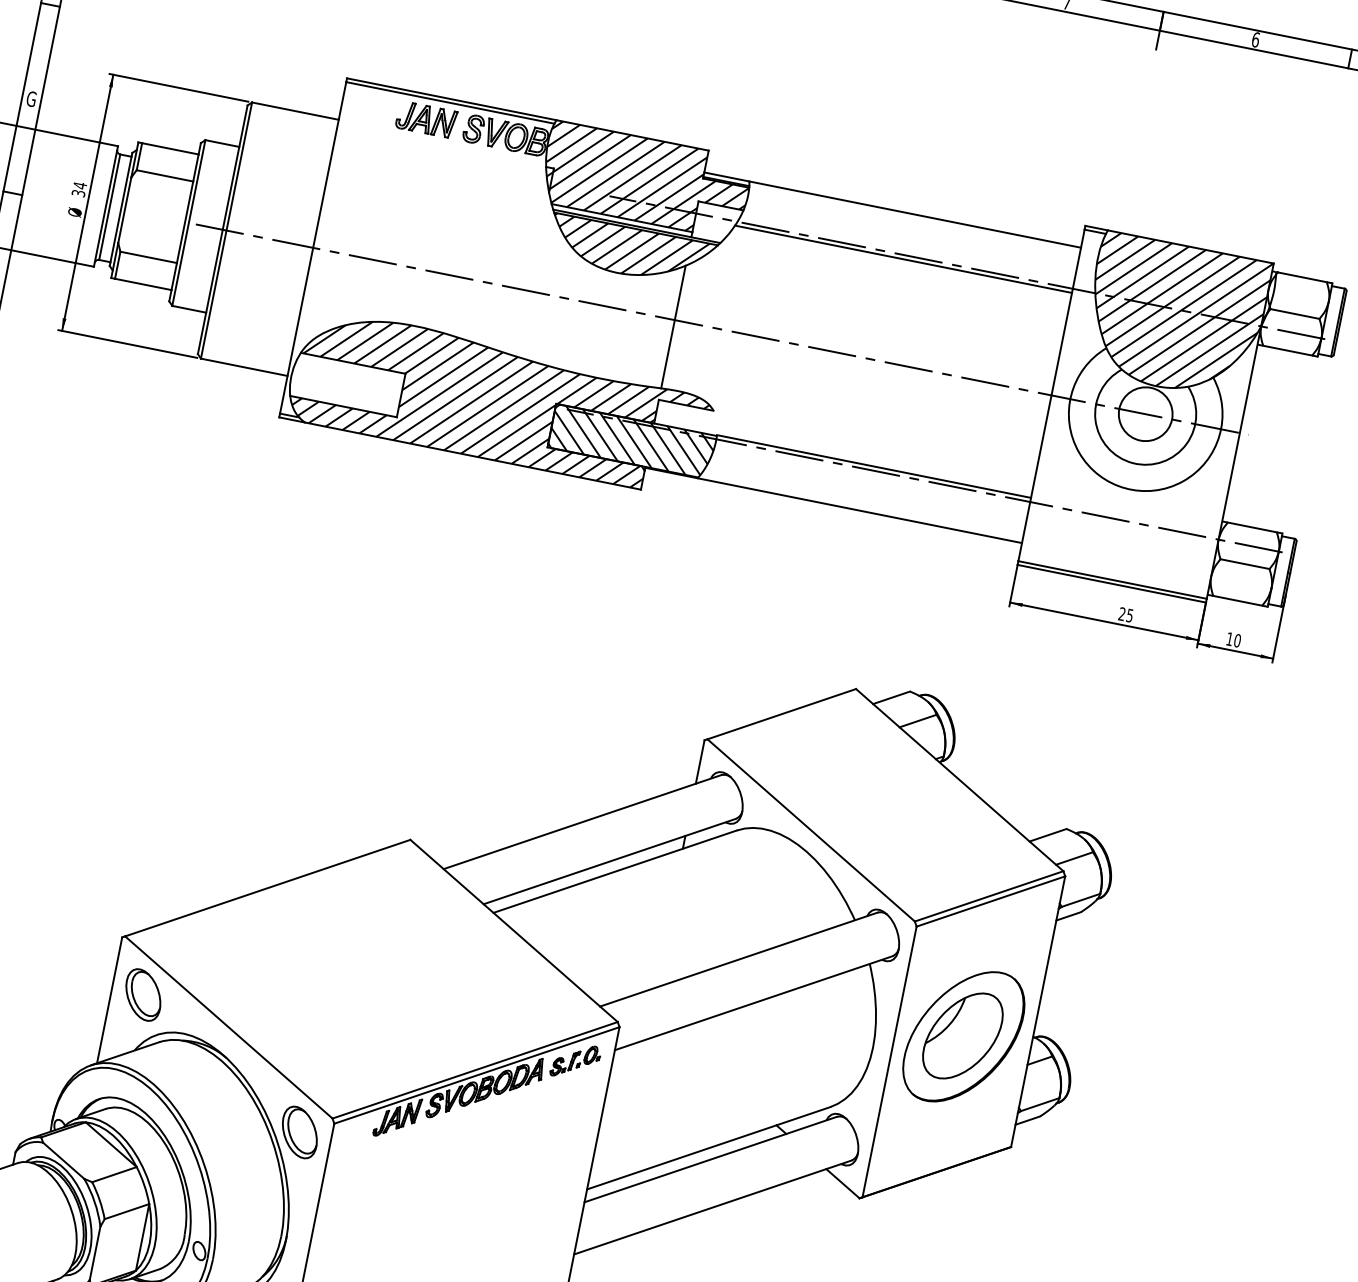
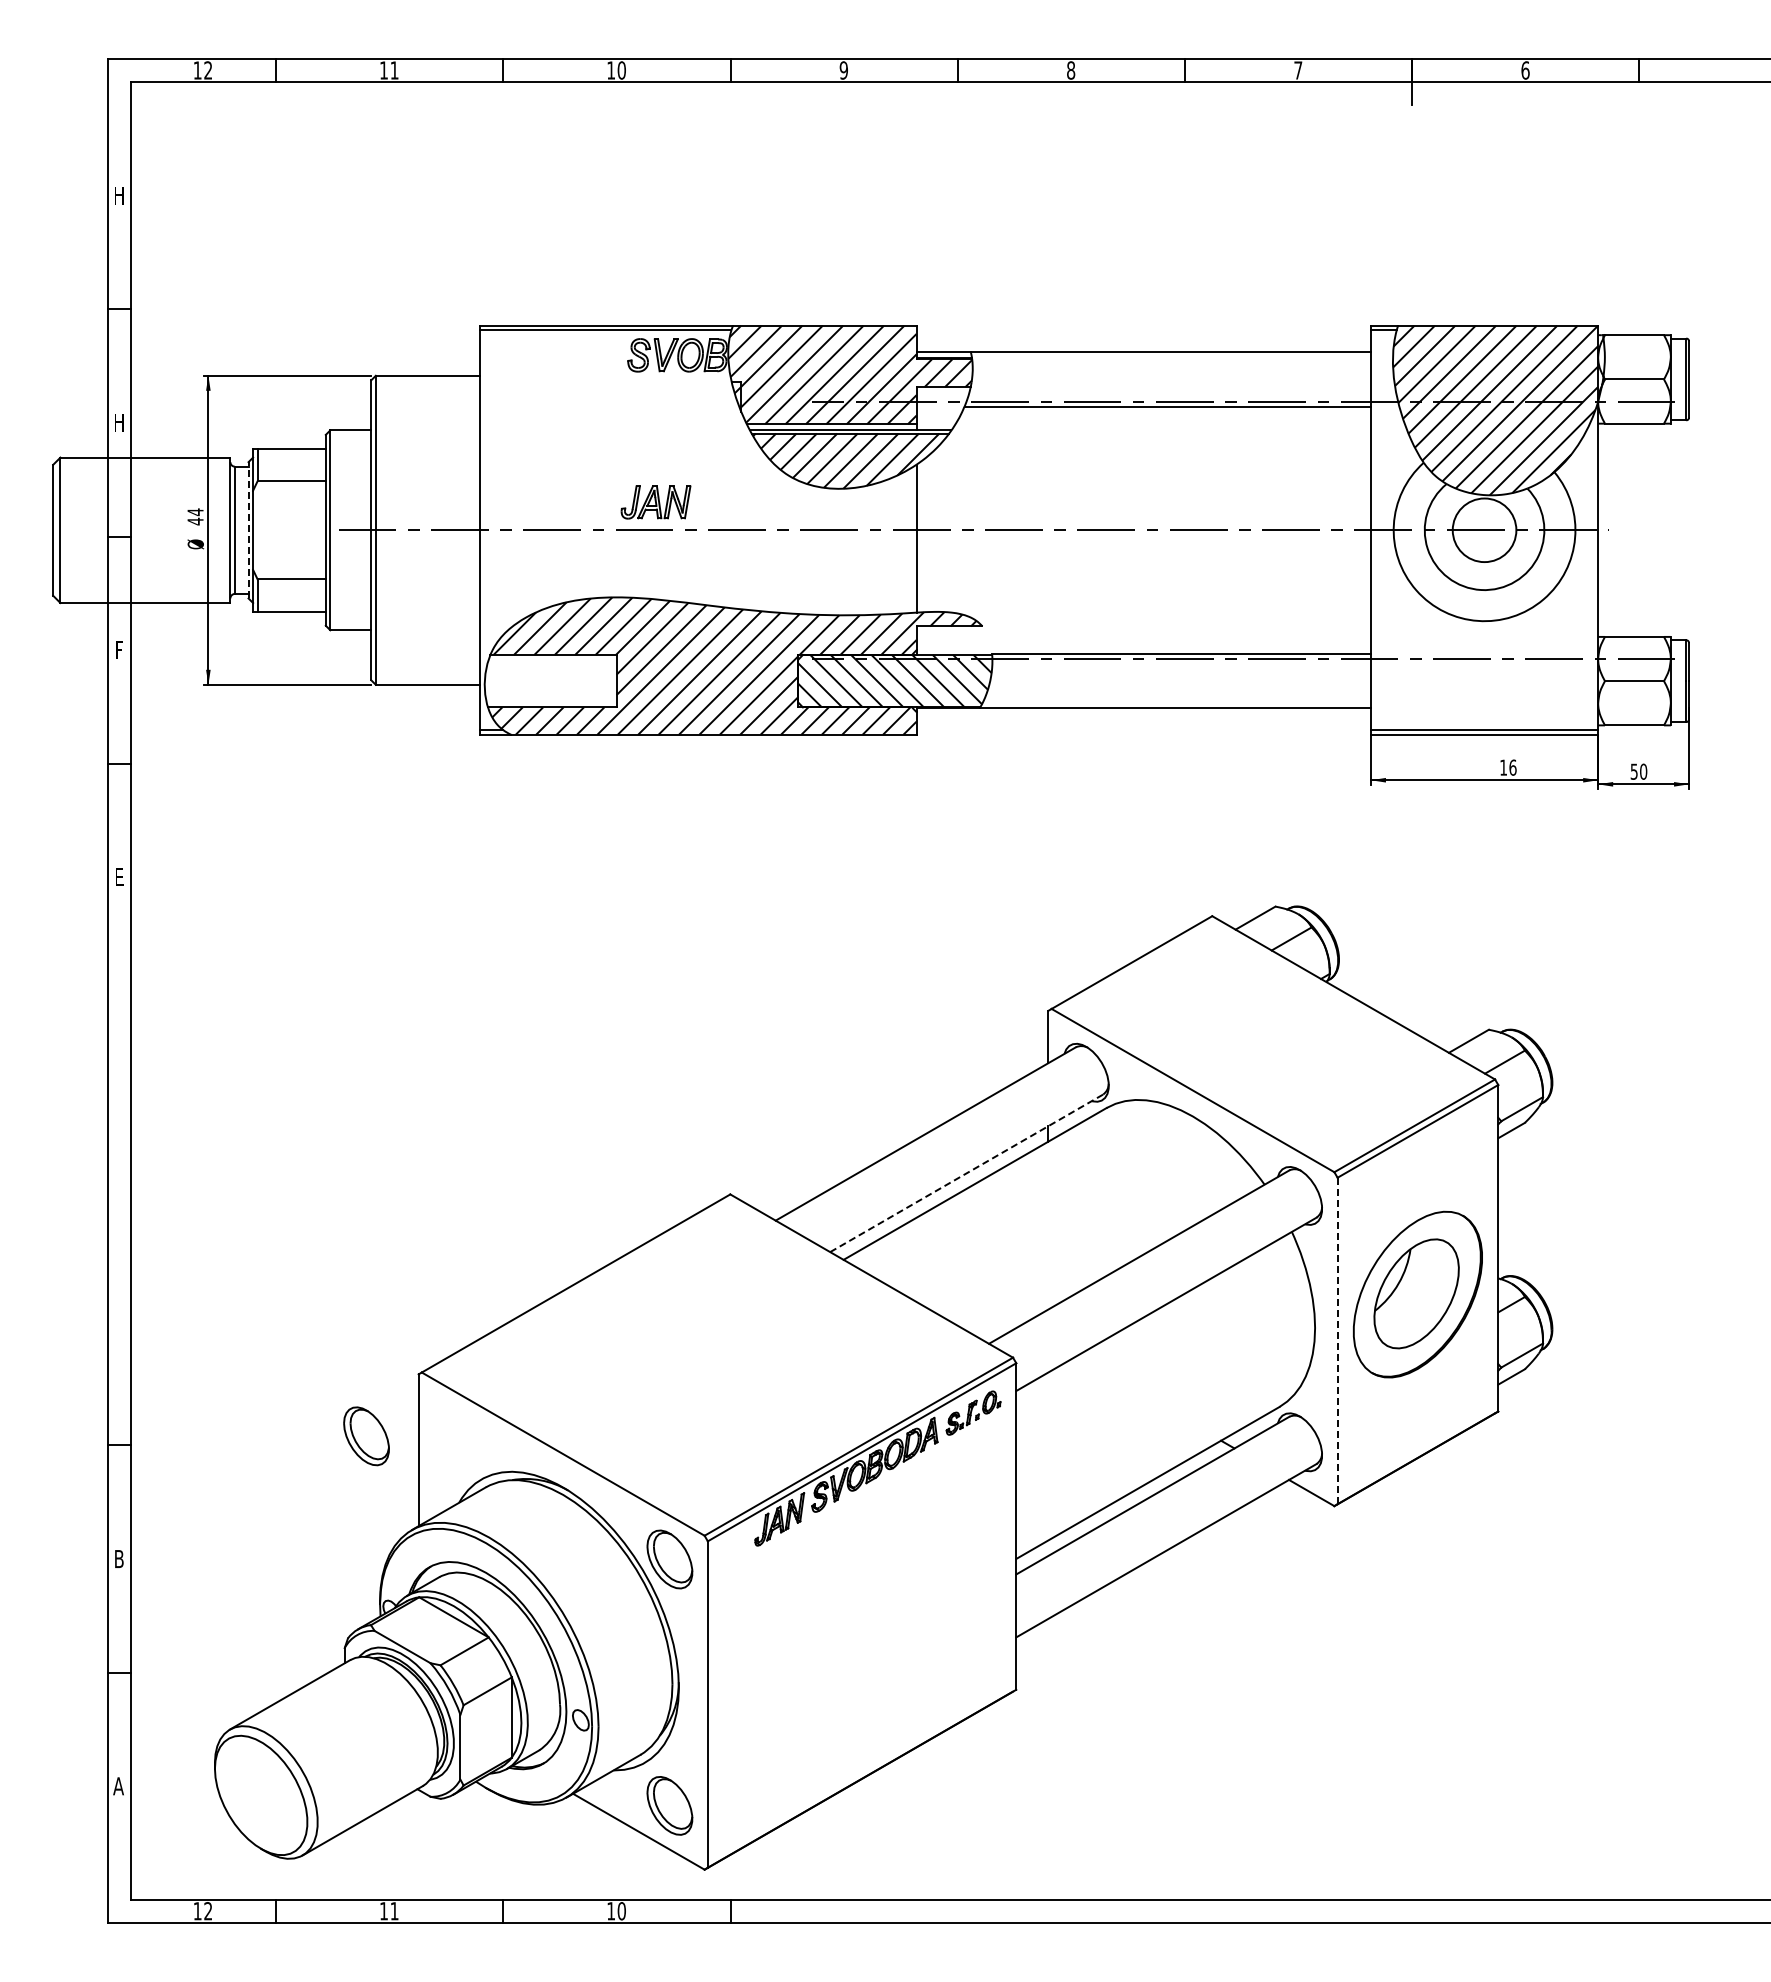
text: (31, 98) -> (118, 422), G -> H
part: (426, 119) -> (655, 502), moved
text: (78, 193) -> (195, 521), 34 -> 44
line: (121, 208) -> (248, 529), solid -> dashed
text: (1126, 614) -> (1508, 767), 25 -> 16
text: (1229, 638) -> (1633, 771), 10 -> 50
line: (609, 861) -> (966, 1173), solid -> dashed
part: (143, 995) -> (366, 1436), moved
line: (889, 1062) -> (1337, 1341), solid -> dashed

